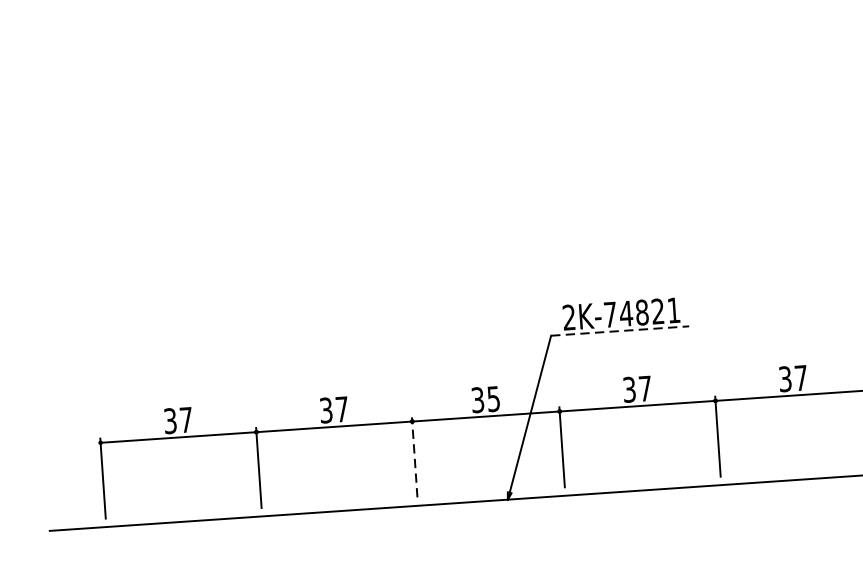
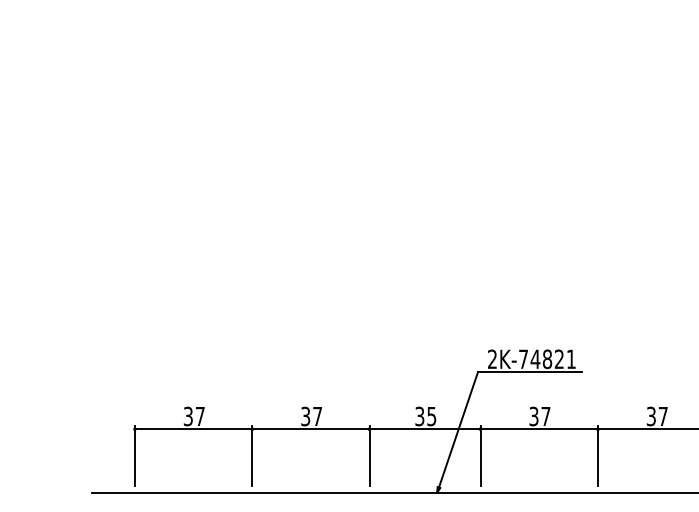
line: (620, 331) -> (530, 372), dashed -> solid
line: (414, 456) -> (369, 455), dashed -> solid

